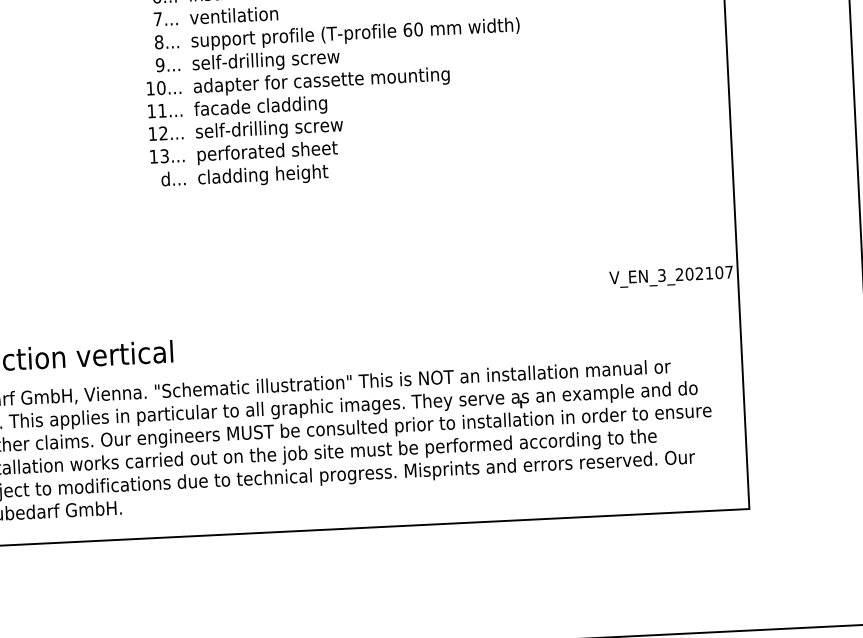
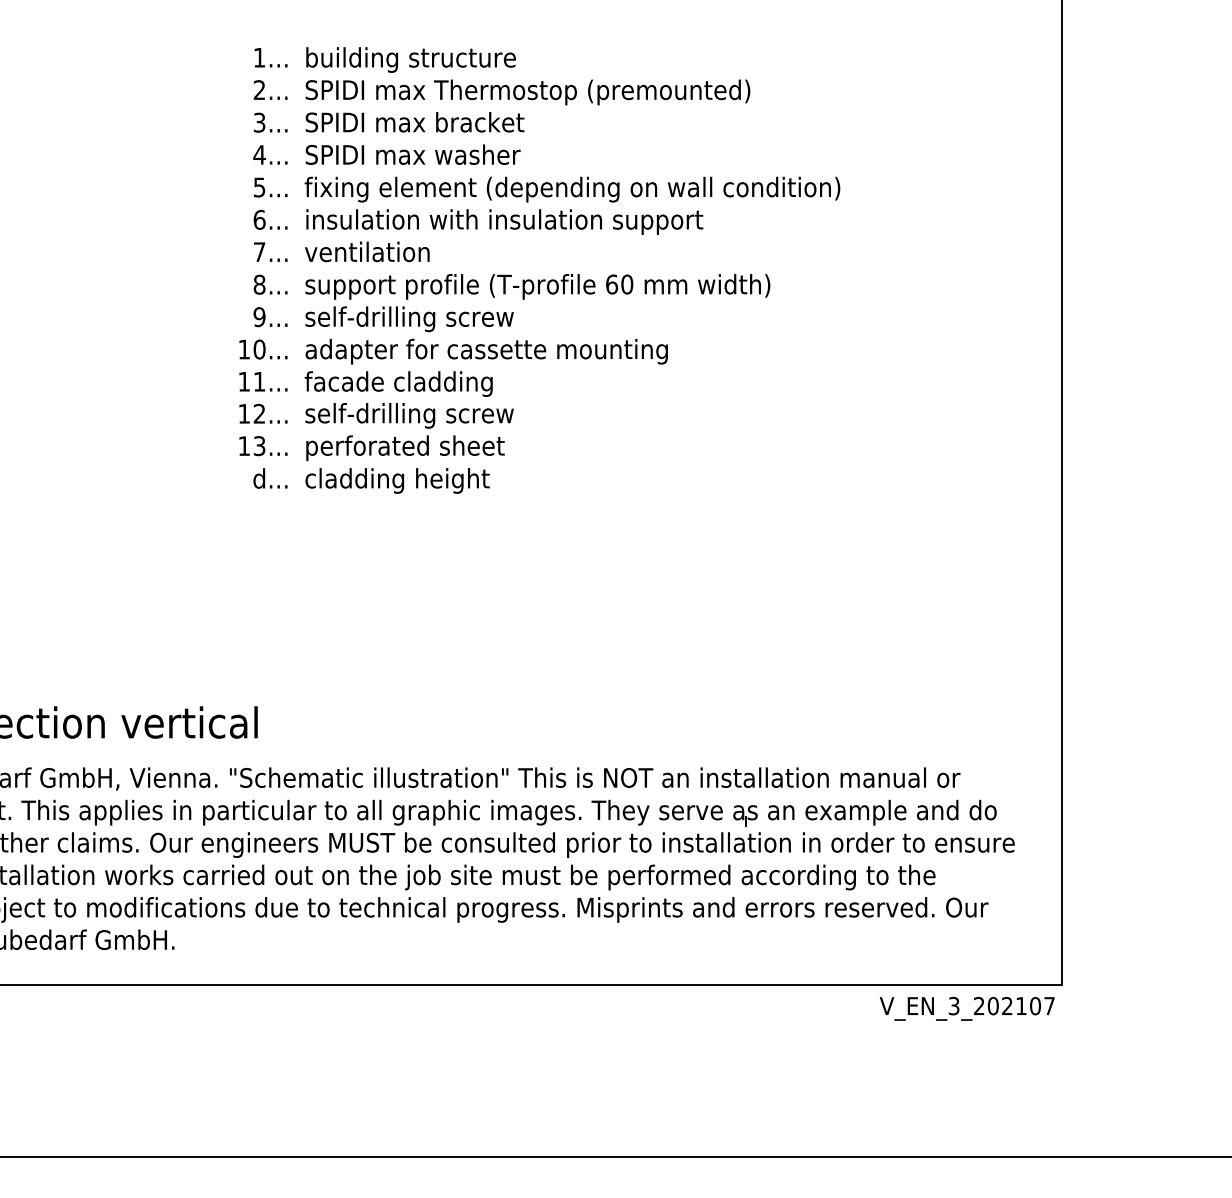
text: (670, 276) -> (966, 1008), moved

